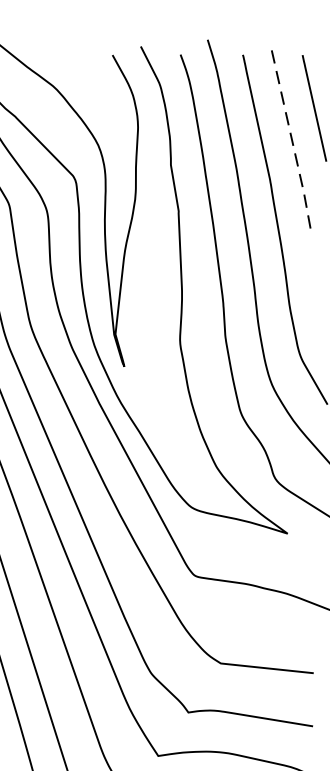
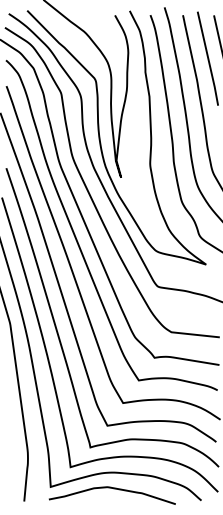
line: (291, 139) -> (208, 59), dashed -> solid

